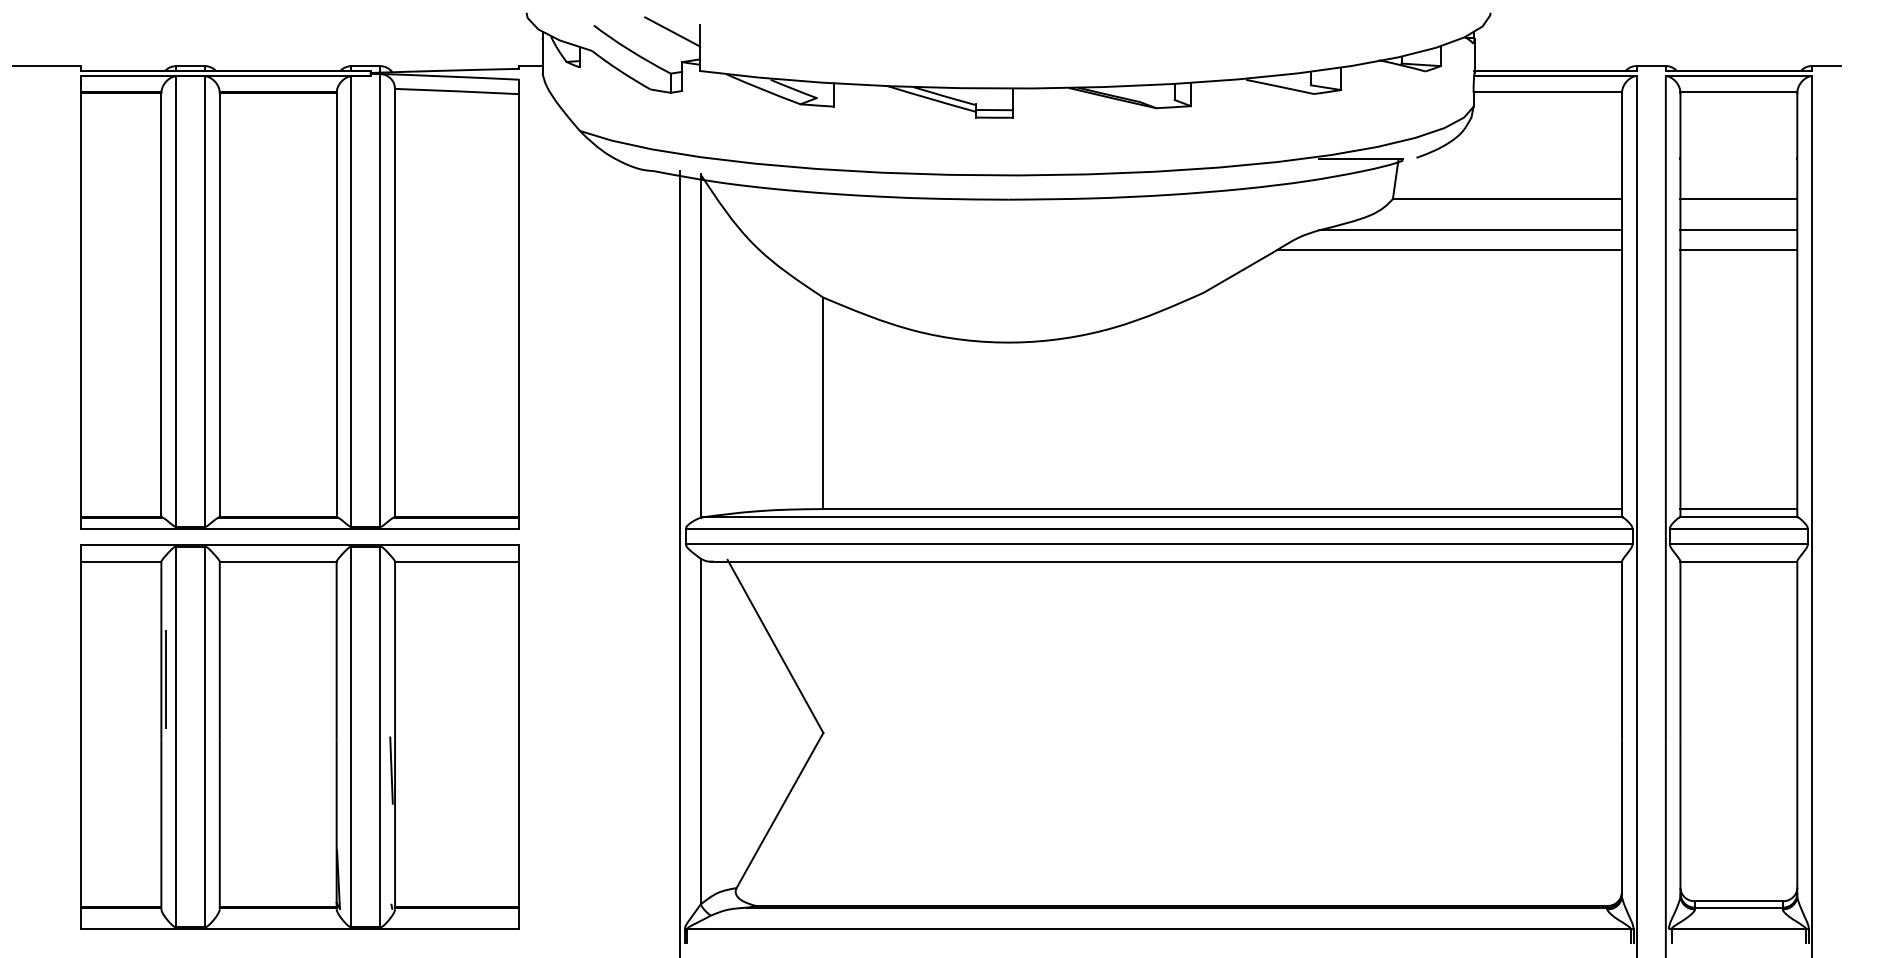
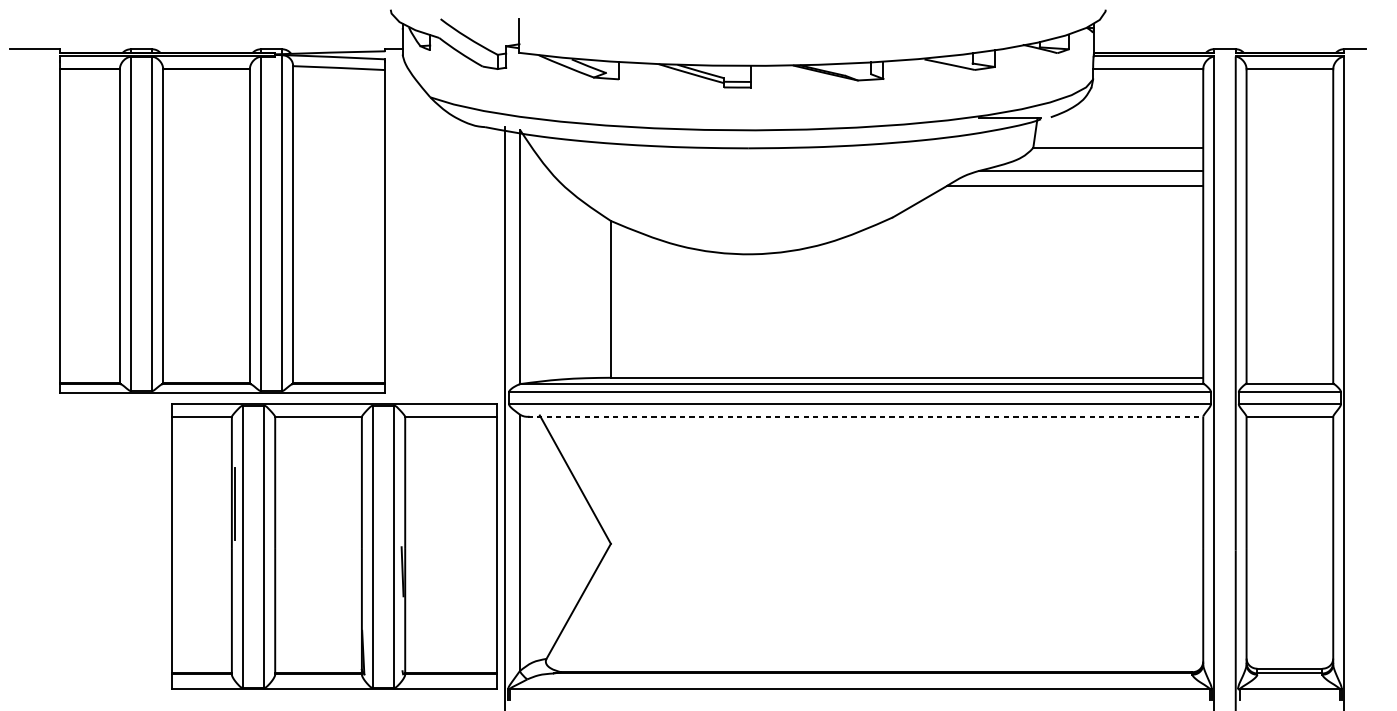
line: (672, 31) -> (498, 23), removed
line: (1738, 199) -> (1289, 148), removed
line: (1738, 230) -> (1289, 171), removed
line: (1738, 250) -> (1289, 186), removed
line: (1738, 509) -> (1289, 378), removed
line: (1166, 561) -> (865, 416), solid -> dashed
part: (299, 736) -> (334, 546), moved

